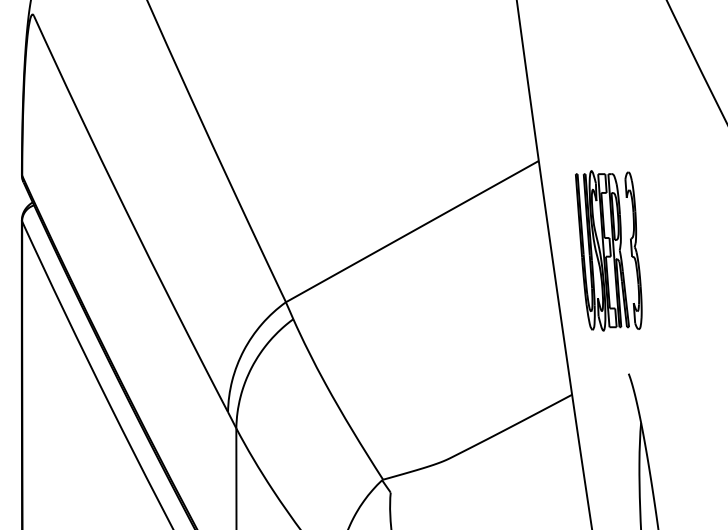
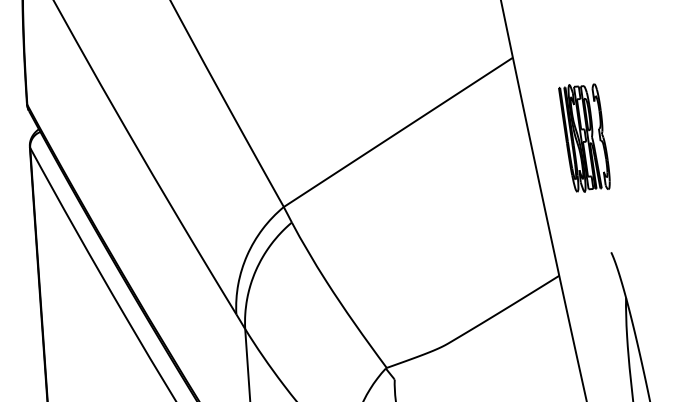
part: (608, 250) -> (584, 137), size x0.71

